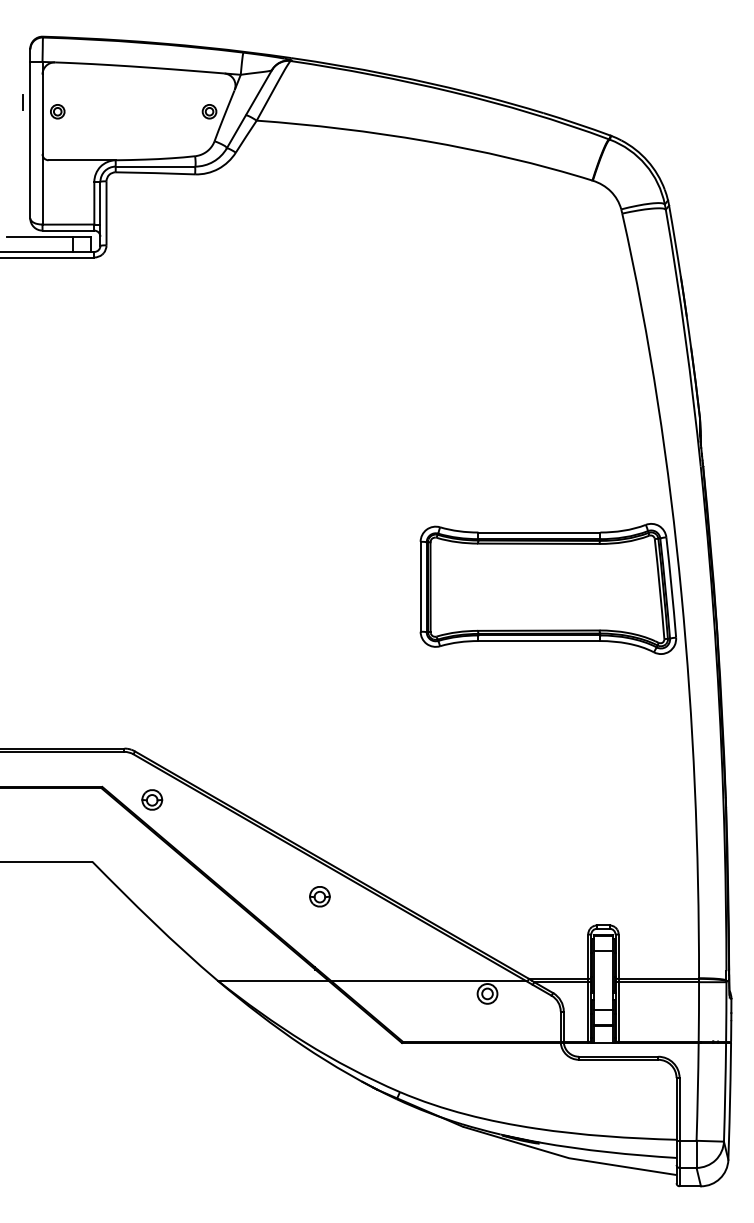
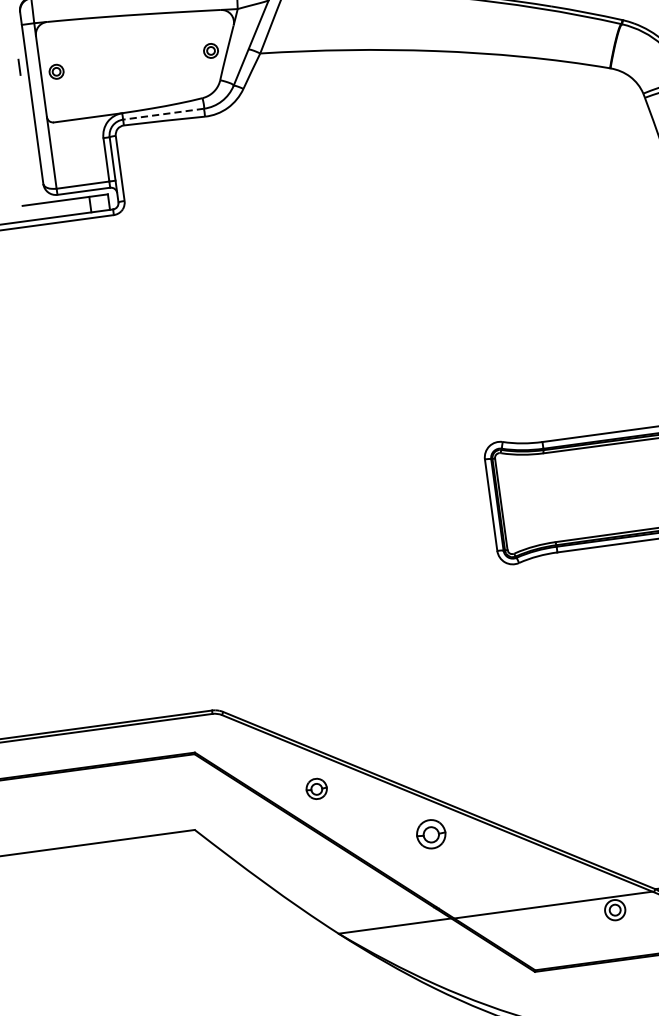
line: (155, 166) -> (163, 114), solid -> dashed
part: (152, 799) -> (316, 788), moved
part: (319, 896) -> (430, 834), size x1.4

